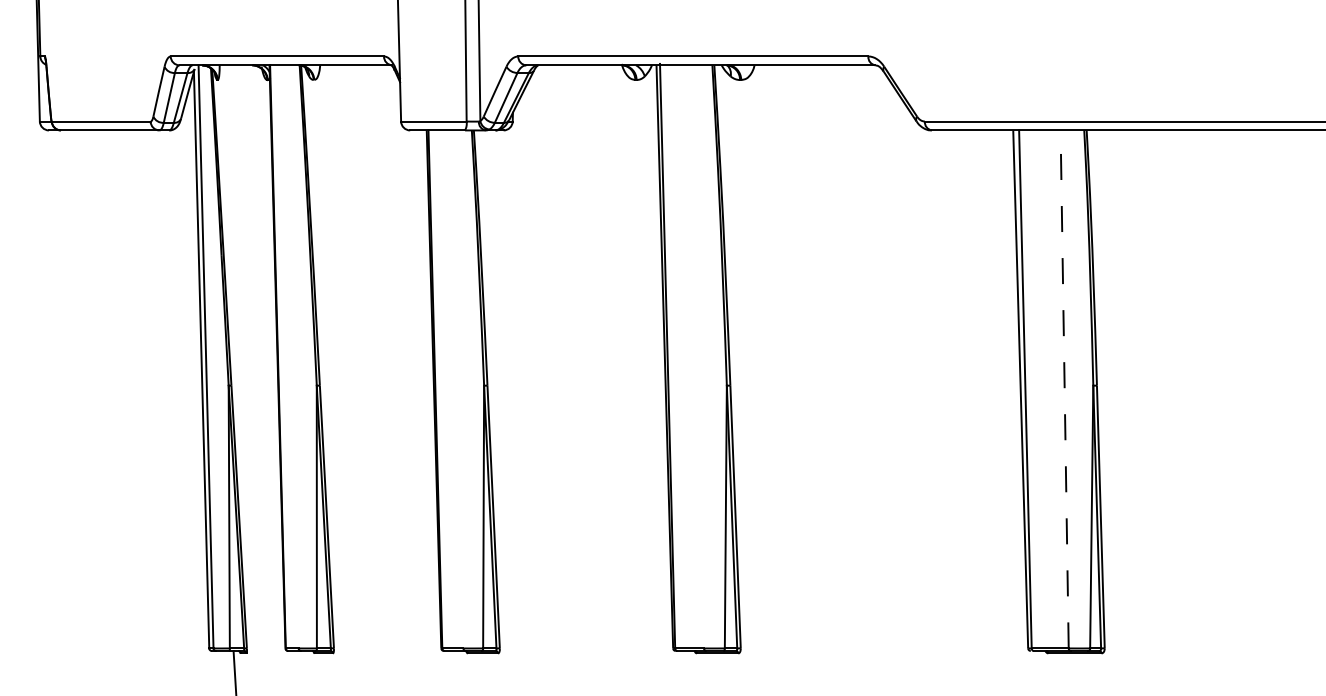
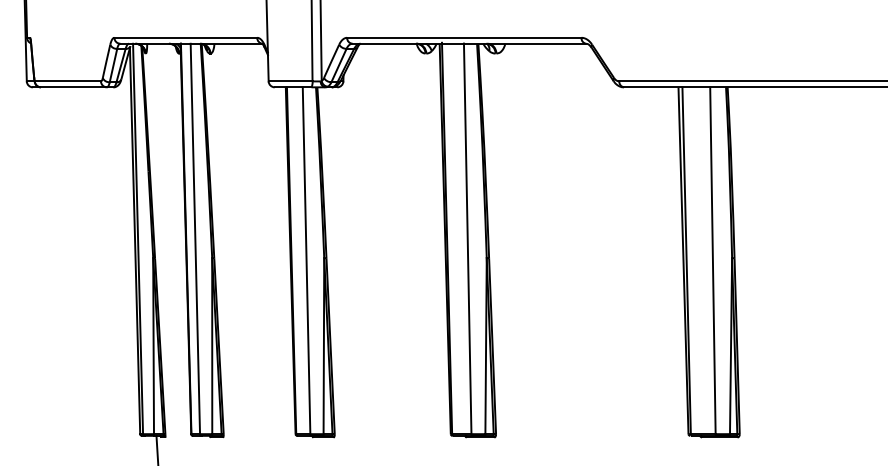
line: (291, 356) -> (195, 238), added
line: (698, 356) -> (467, 238), added
line: (457, 389) -> (306, 260), added
line: (1064, 389) -> (712, 260), dashed -> solid

